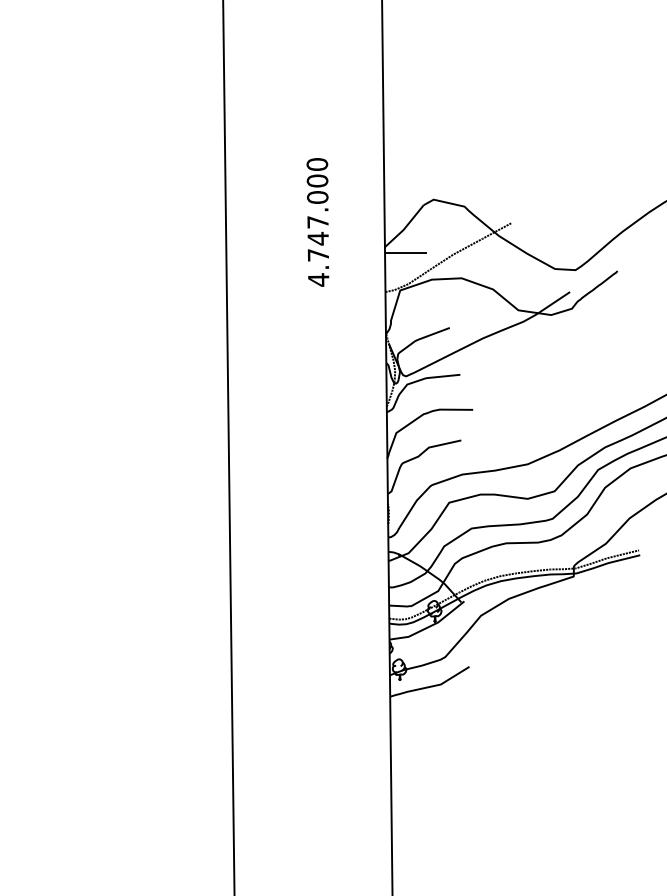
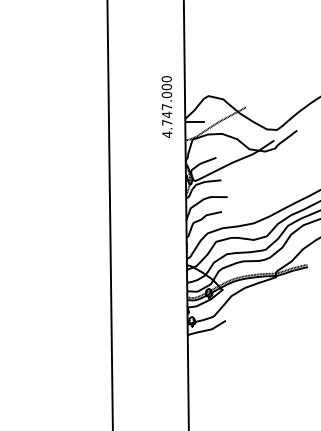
text: (316, 221) -> (166, 106), moved

